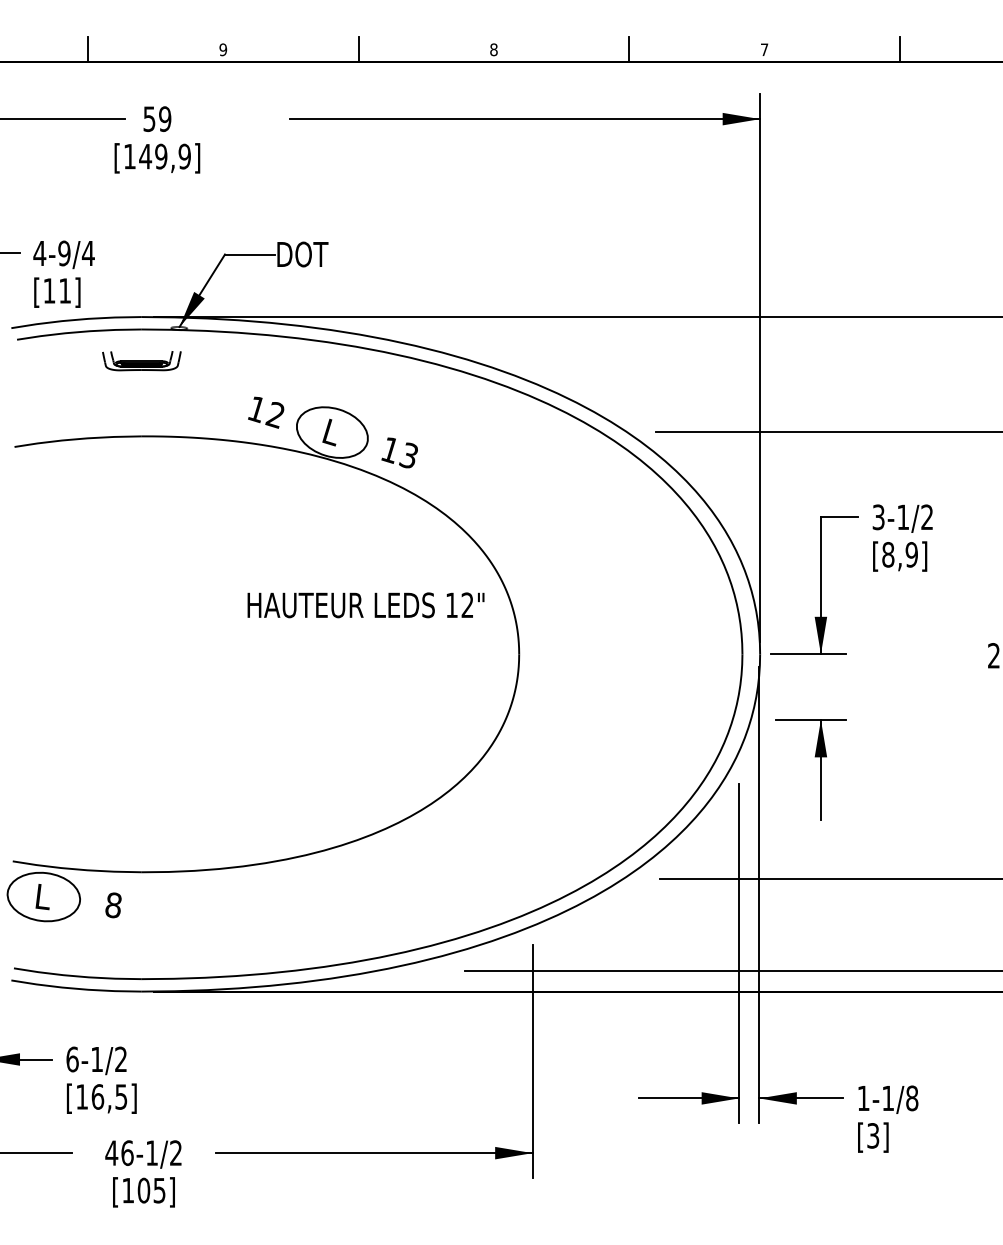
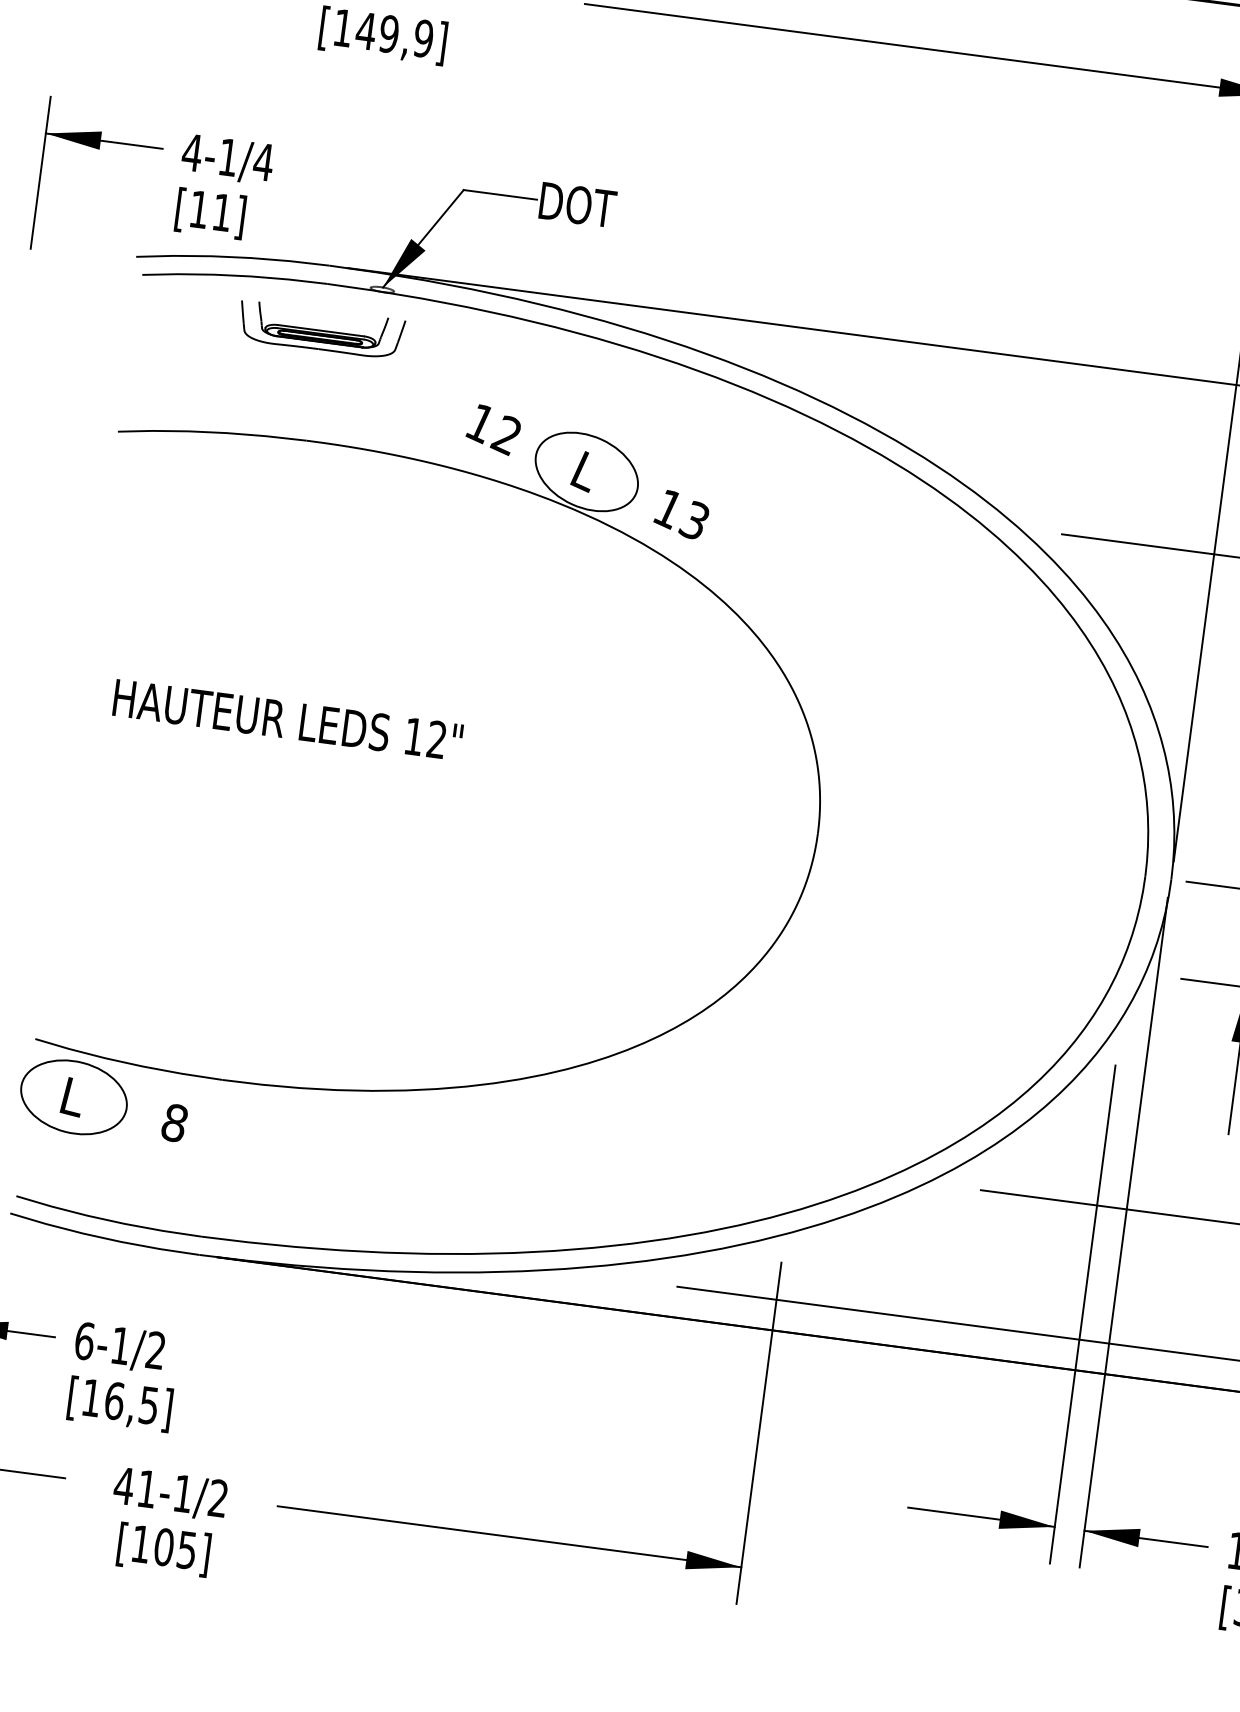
text: (64, 253) -> (228, 157), 4-9/4 -> 4-1/4
part: (141, 360) -> (320, 329), size x1.43
text: (365, 605) -> (287, 720), moved
text: (127, 1152) -> (147, 1488), 46-1/2 -> 41-1/2

